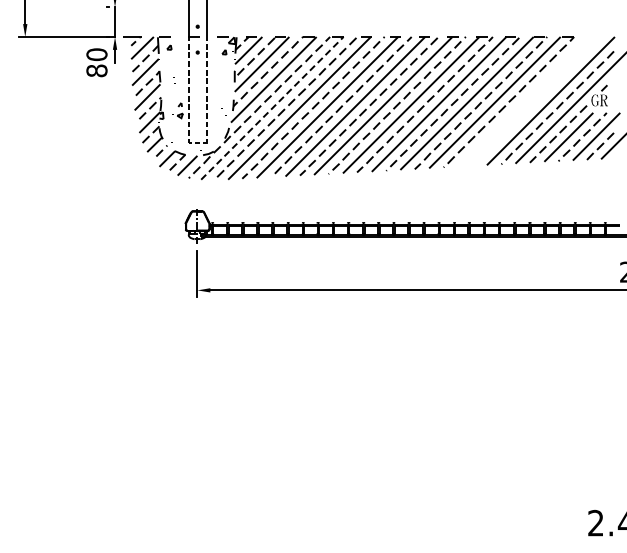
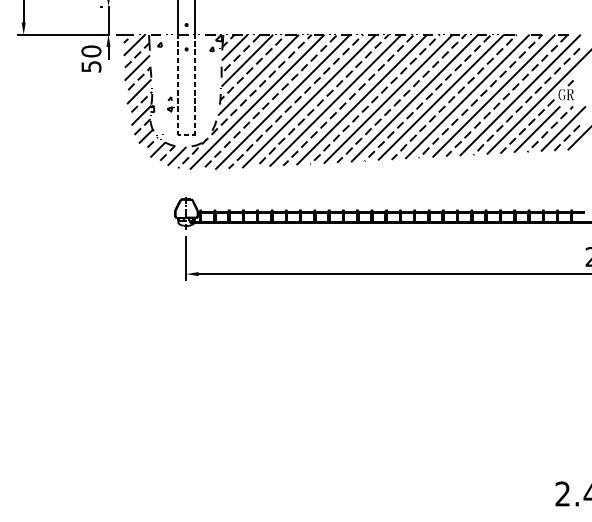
text: (96, 70) -> (91, 66), 80 -> 50
part: (529, 101) -> (500, 95), added
line: (272, 108) -> (257, 102), dashed -> solid

